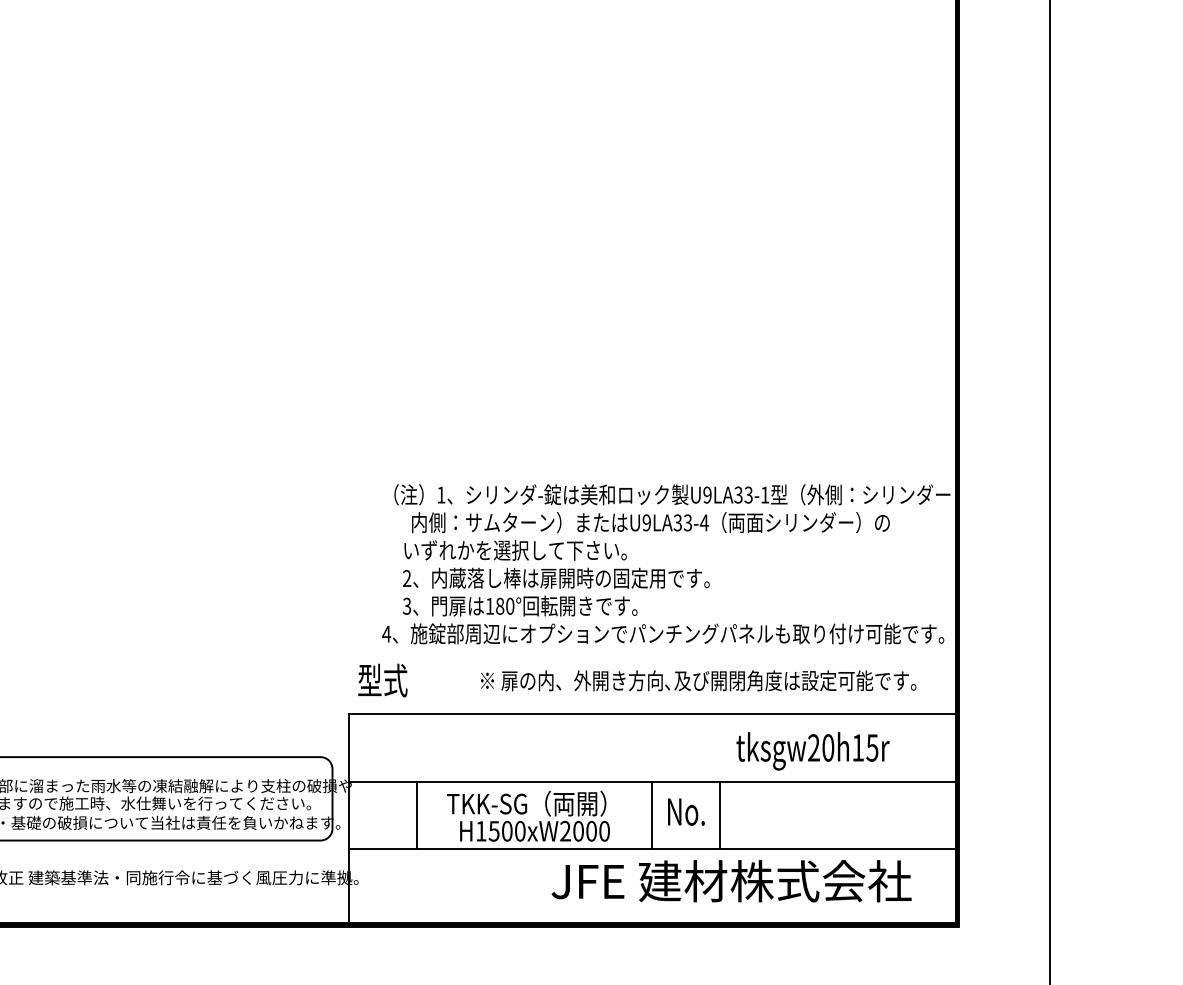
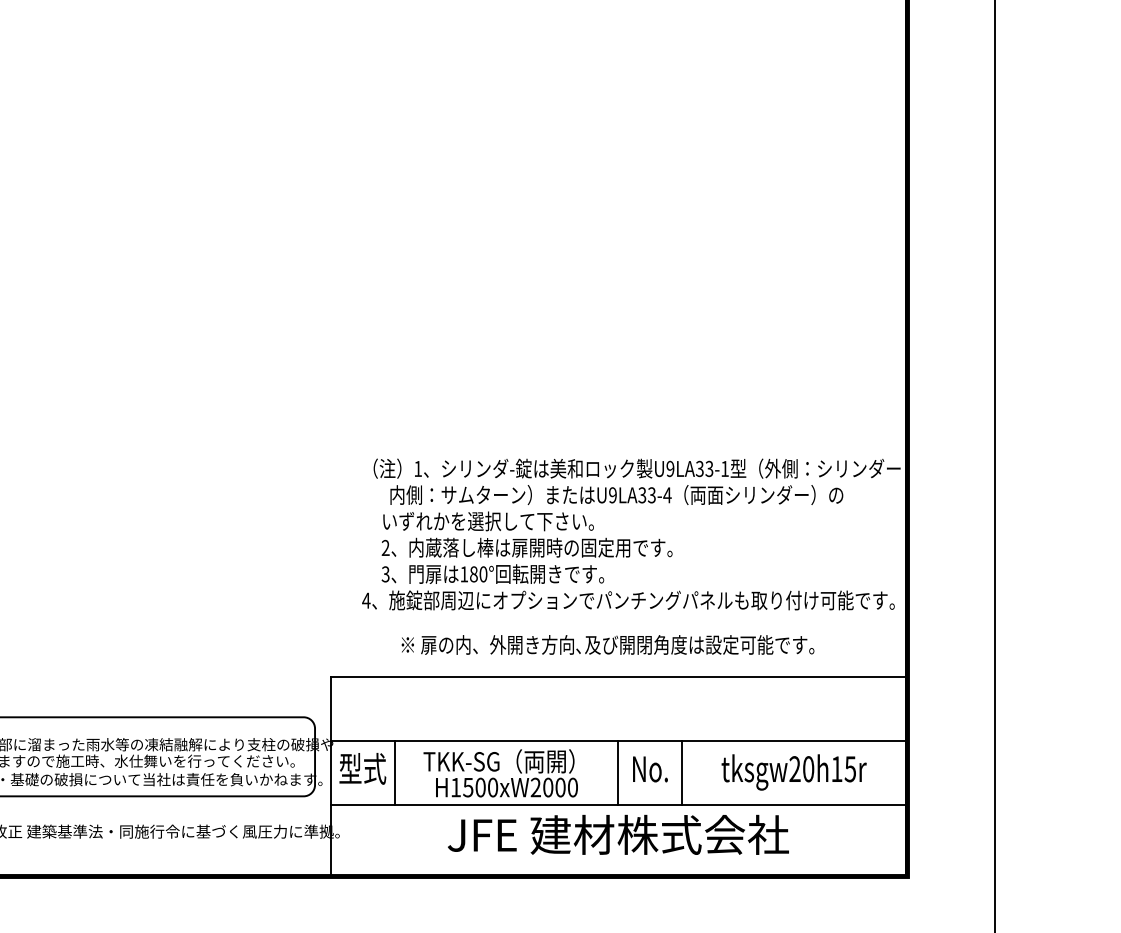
text: (382, 680) -> (362, 768), moved
text: (698, 680) -> (607, 644), moved
text: (812, 751) -> (793, 772), moved
text: (731, 881) -> (618, 835), moved

